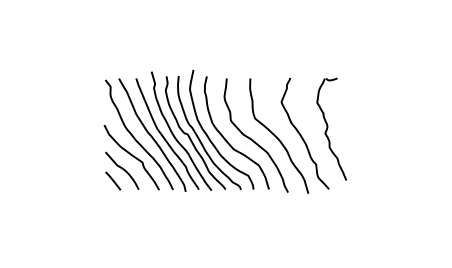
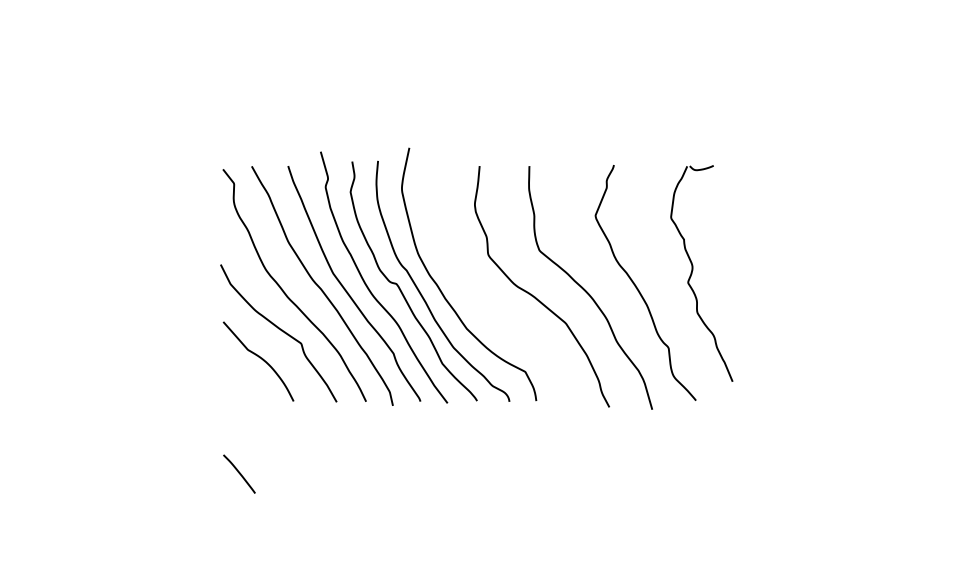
curve: (227, 140) -> (481, 297), removed
line: (113, 180) -> (240, 472), moved

